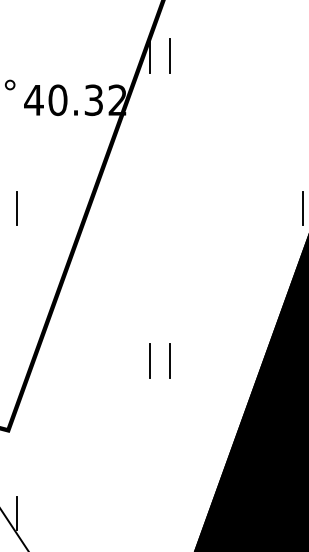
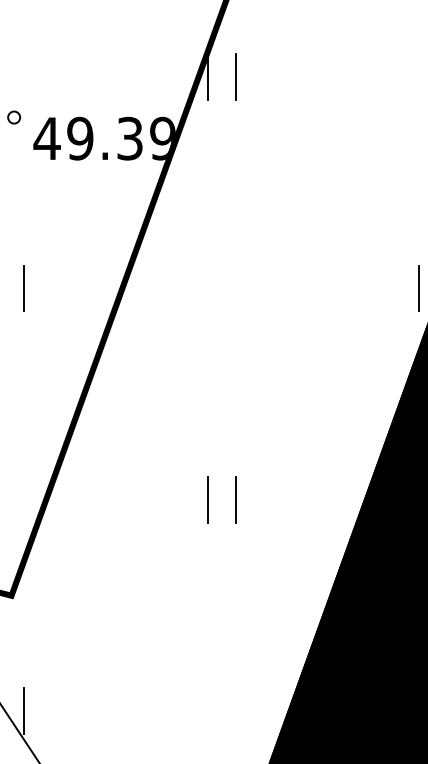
text: (87, 100) -> (121, 138), 40.32 -> 49.39

